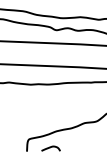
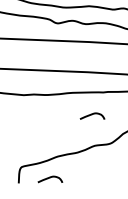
curve: (82, 100) -> (91, 115), added

